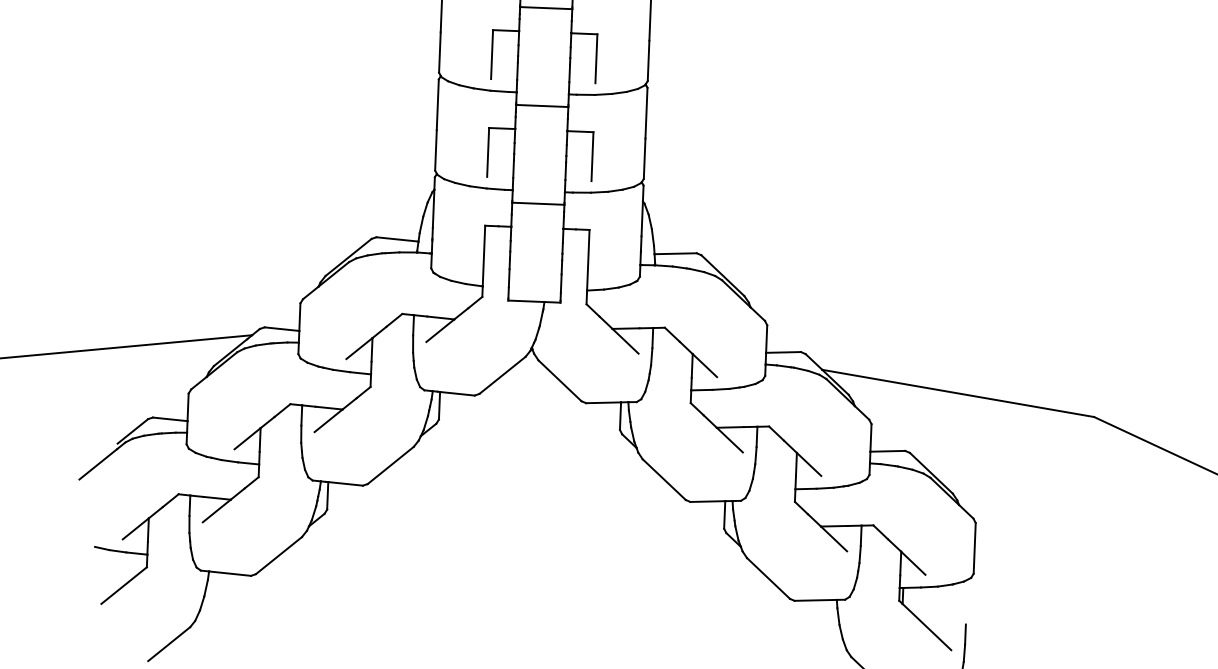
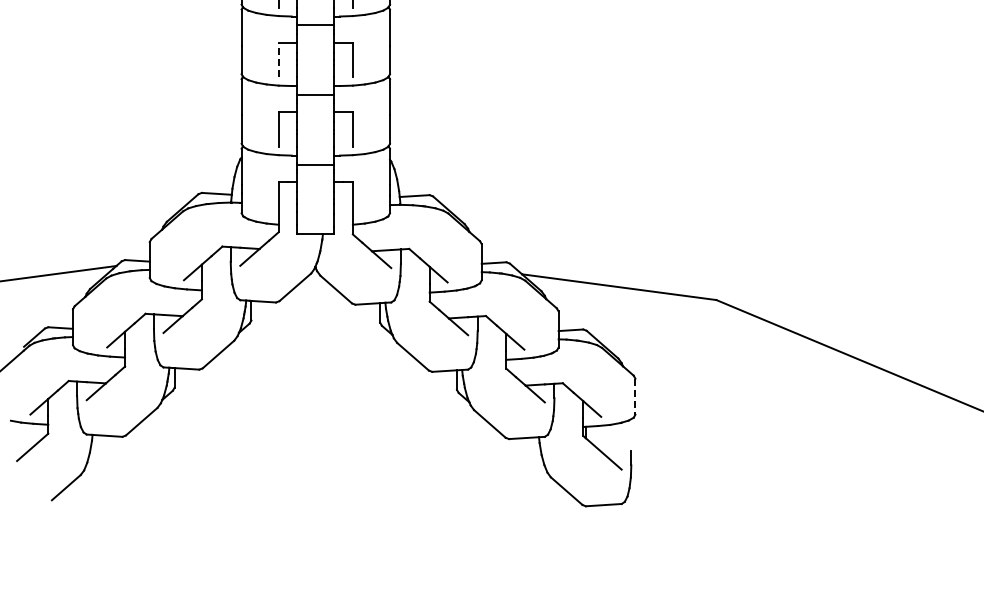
line: (491, 53) -> (278, 59), solid -> dashed
line: (974, 549) -> (635, 397), solid -> dashed

